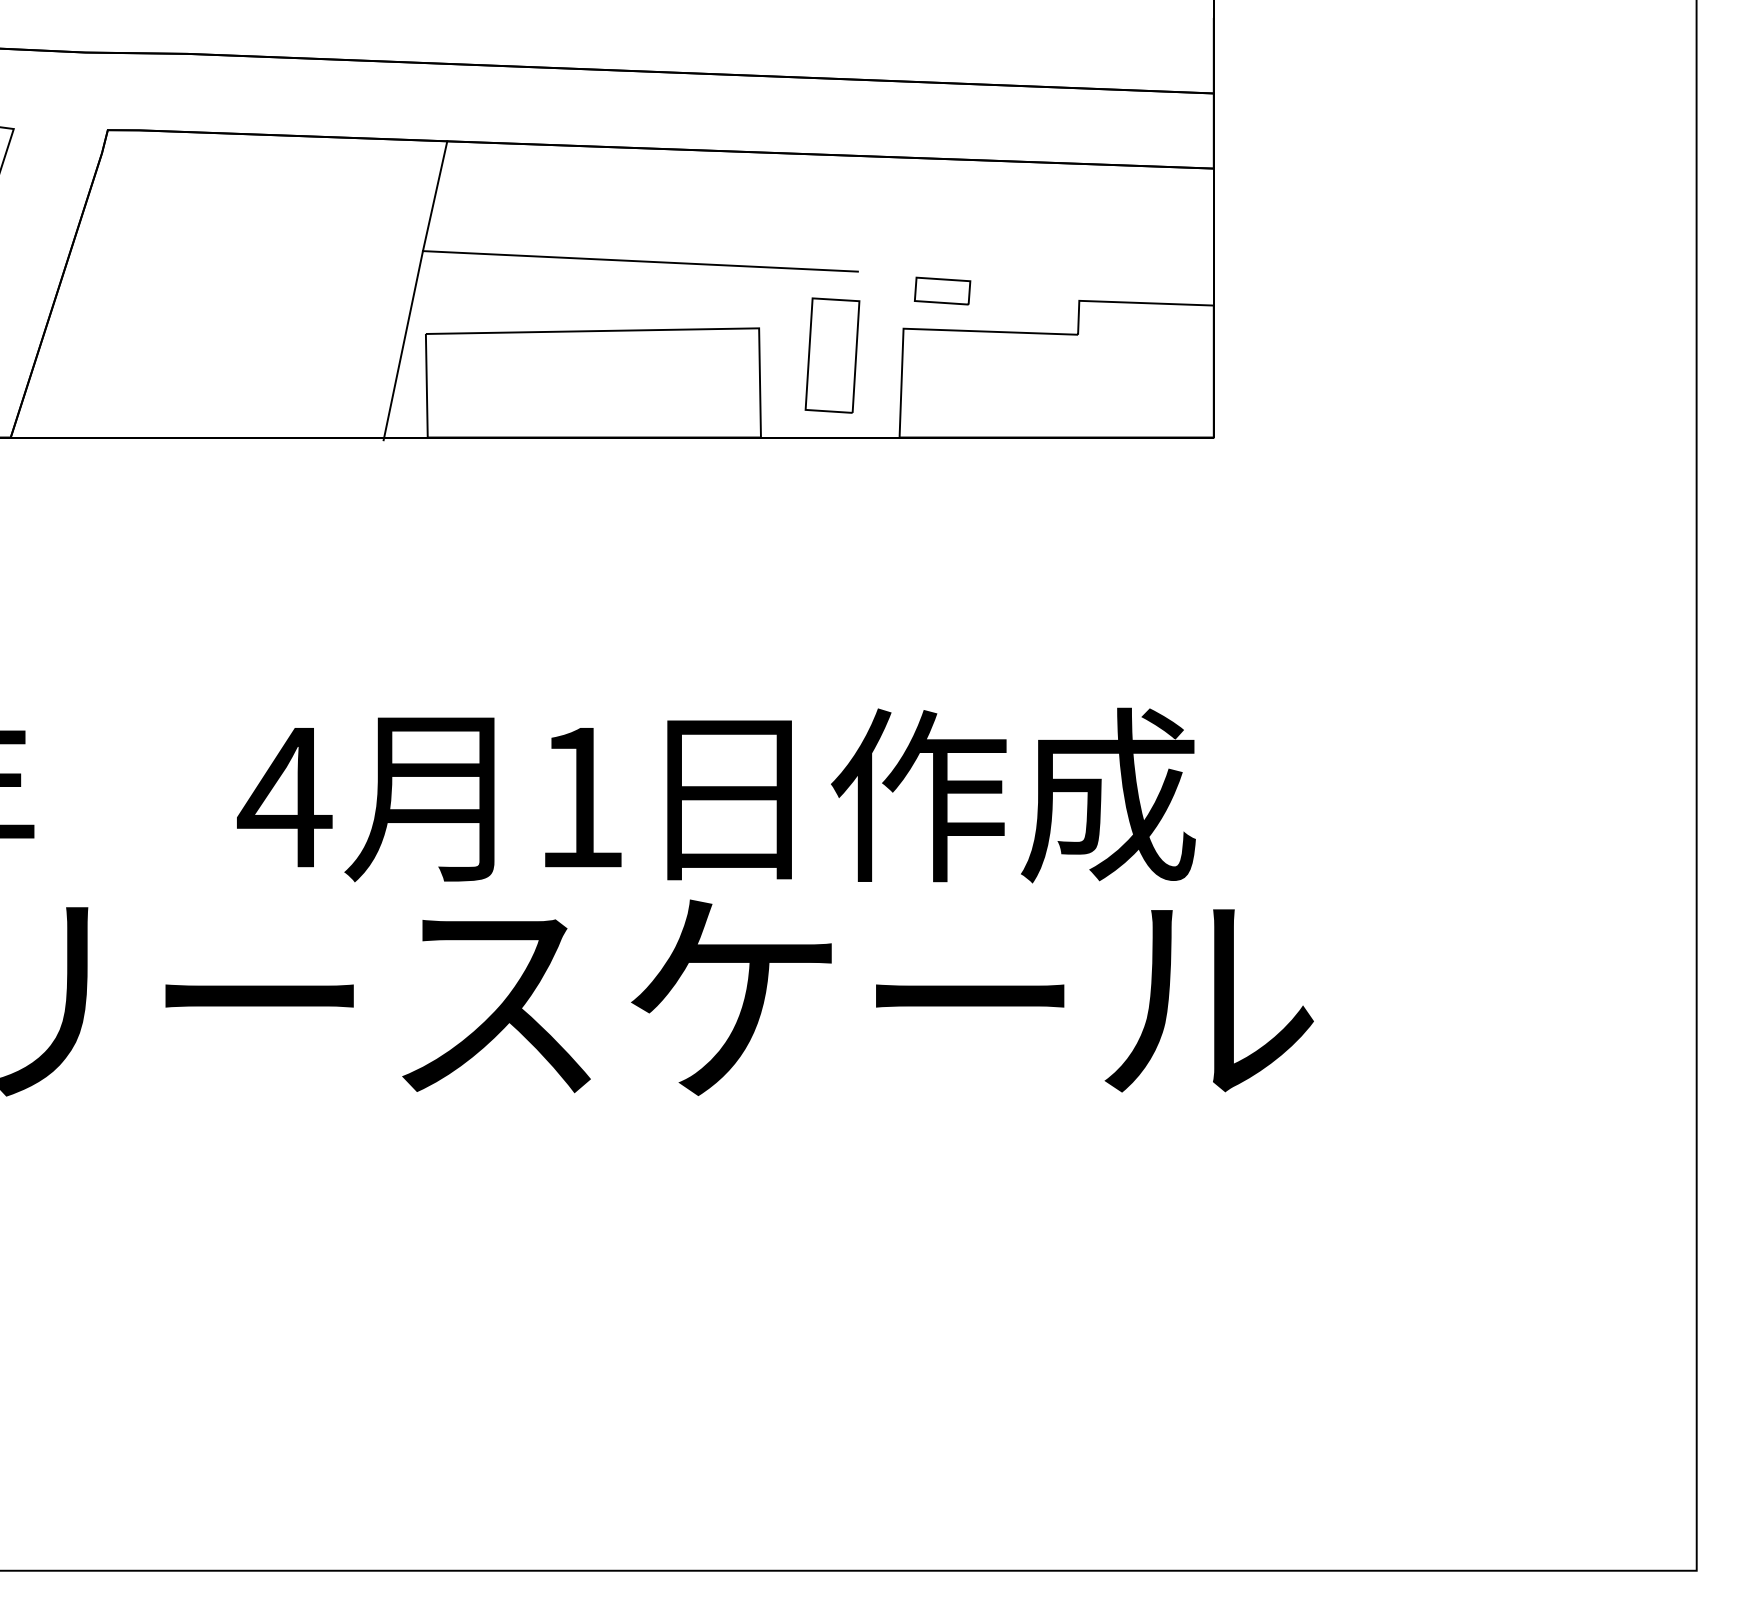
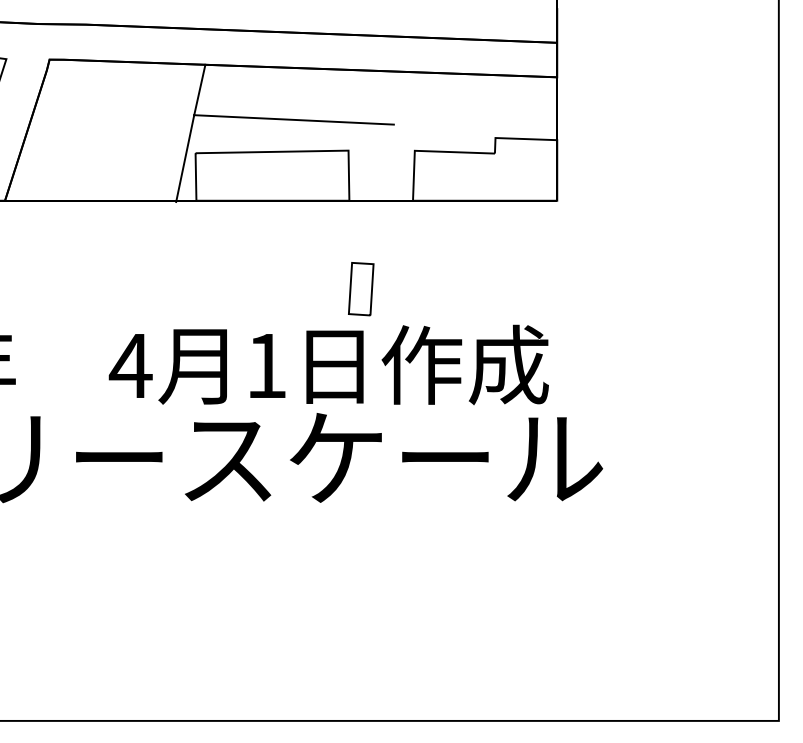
part: (942, 290) -> (432, 133), removed
part: (833, 356) -> (361, 289), moved

